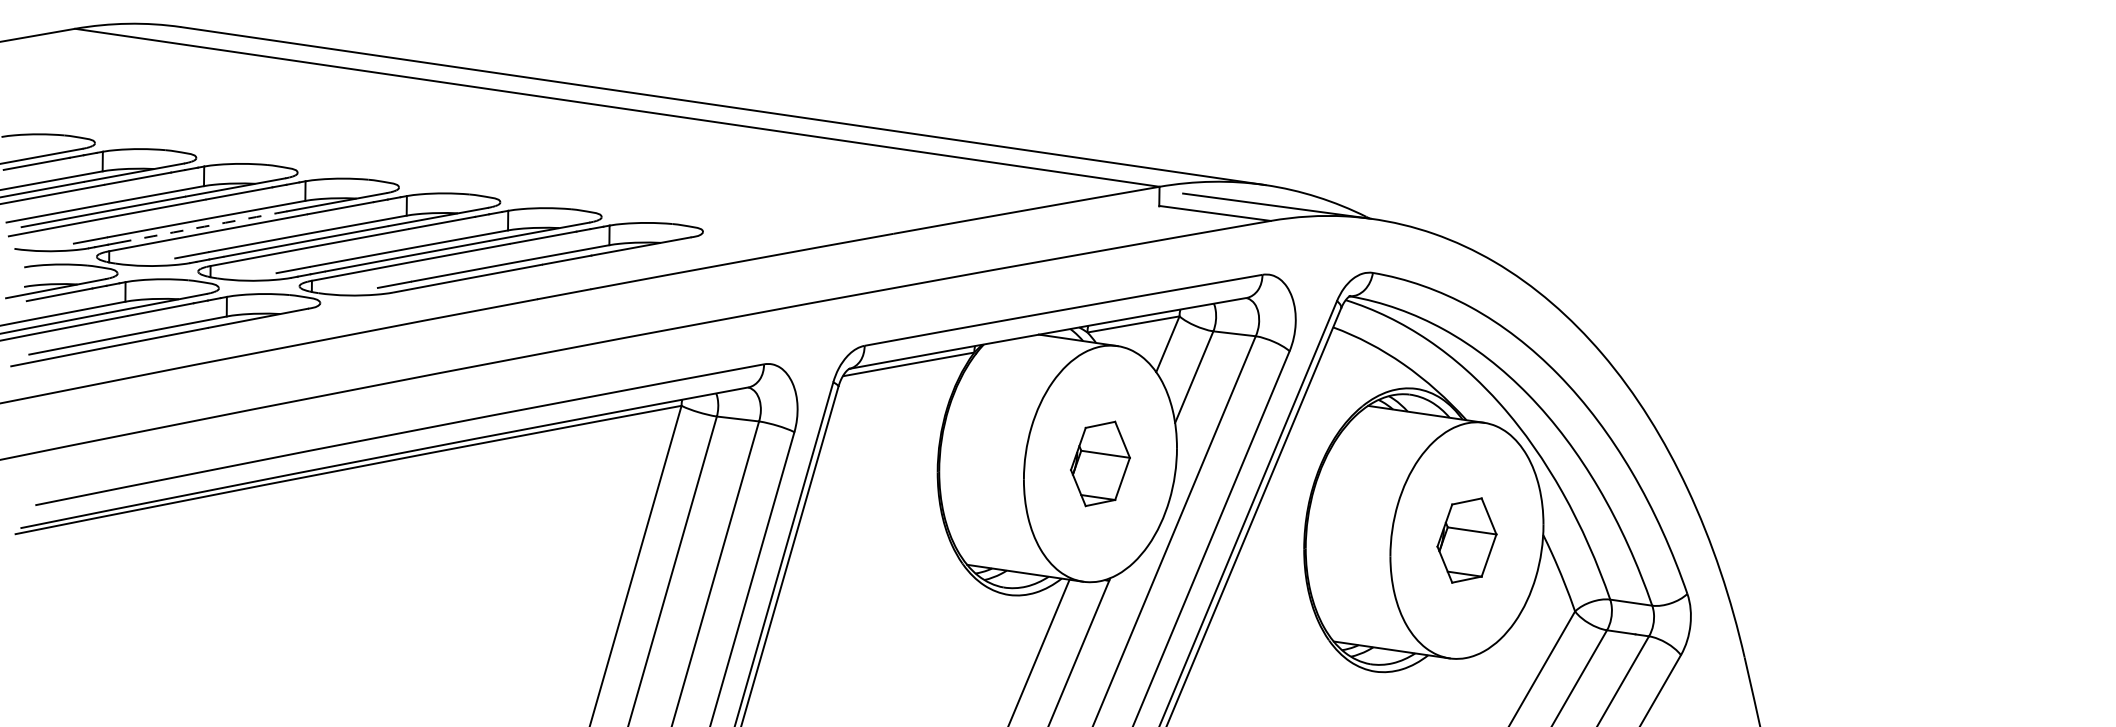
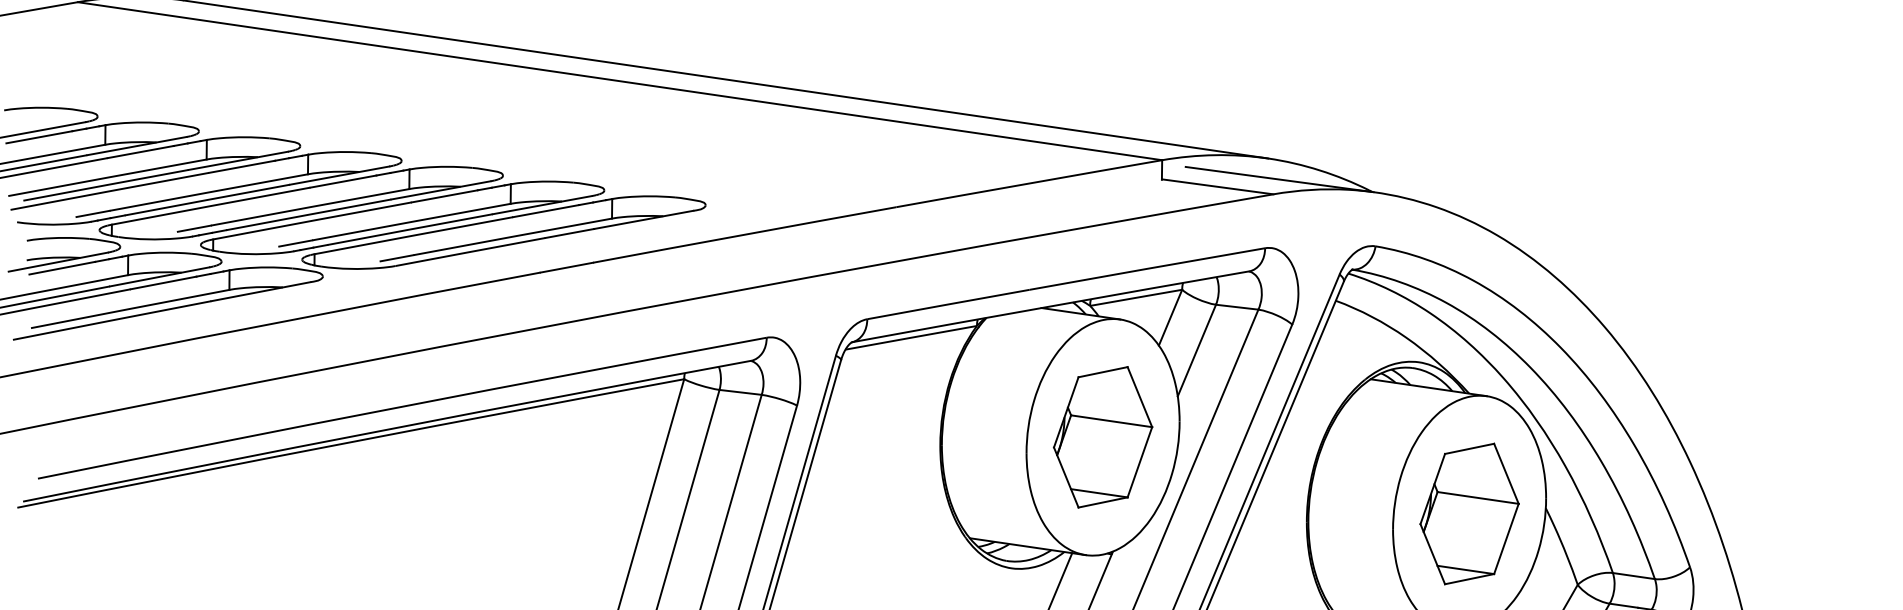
arc: (204, 226) -> (207, 199), dashed -> solid
part: (1100, 463) -> (1103, 436), size x1.67
part: (1466, 540) -> (1469, 513), size x1.67

